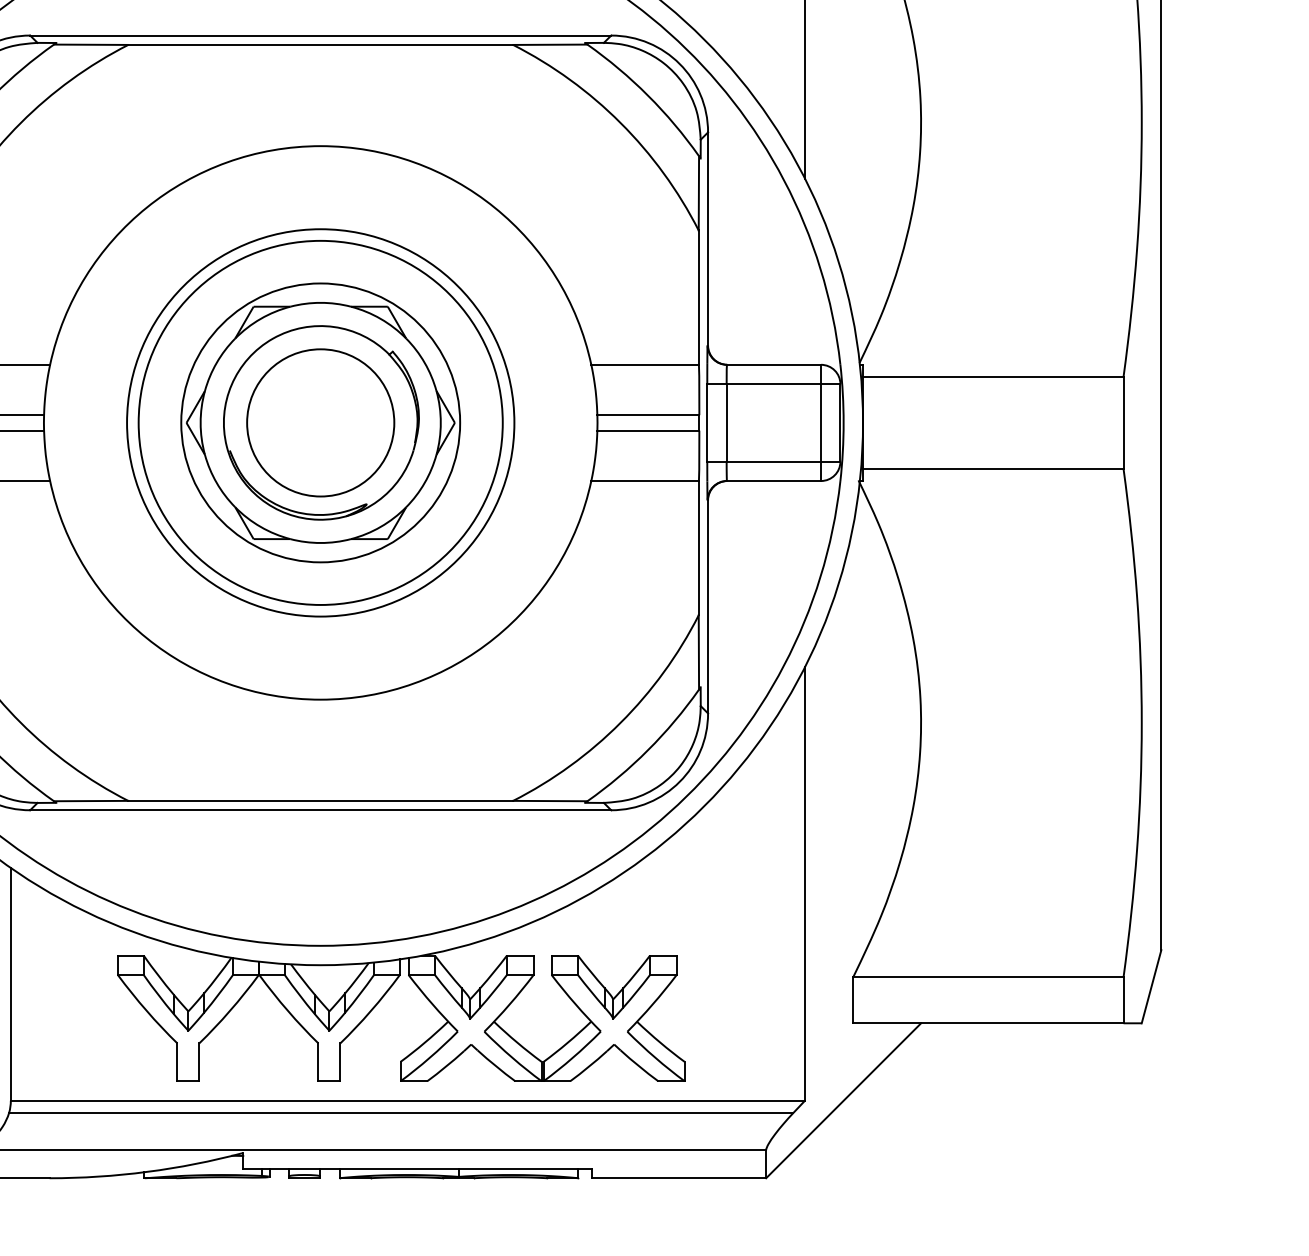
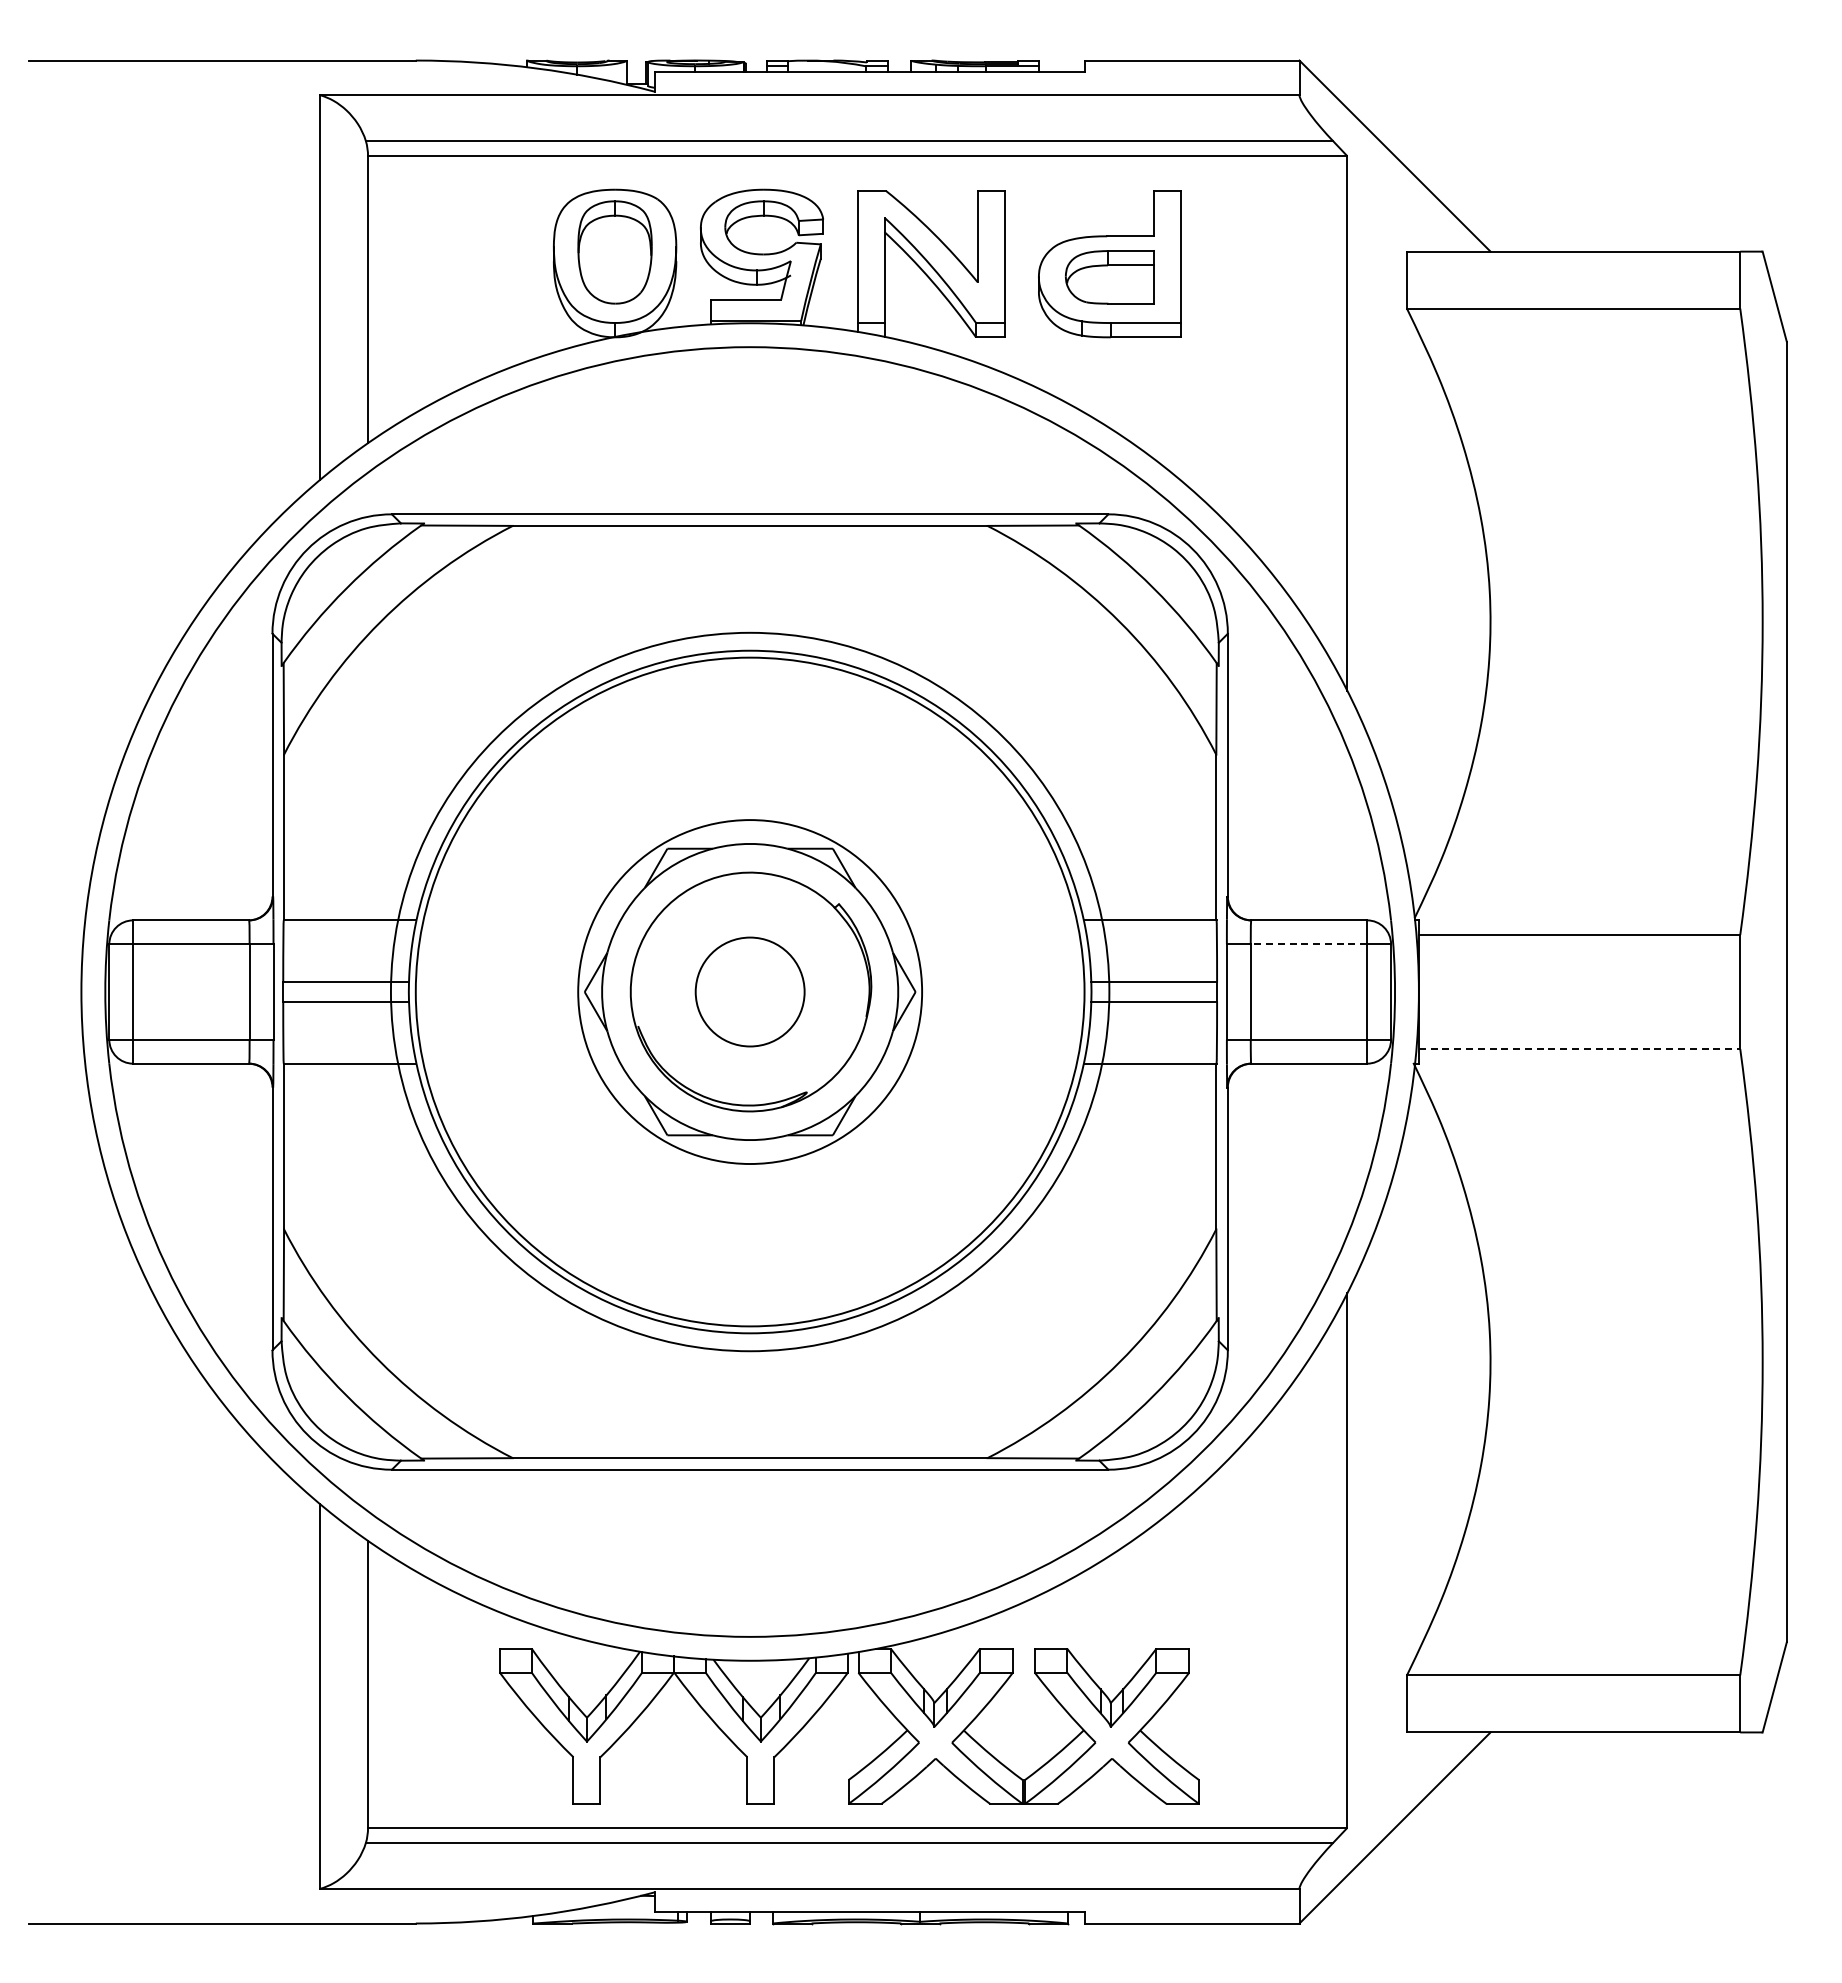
line: (773, 384) -> (1308, 944), solid -> dashed
circle: (320, 422) -> (749, 991), size x0.6
circle: (320, 422) -> (749, 991), size x1.6
circle: (320, 422) -> (750, 991), size x1.4
line: (993, 469) -> (1579, 1049), solid -> dashed

